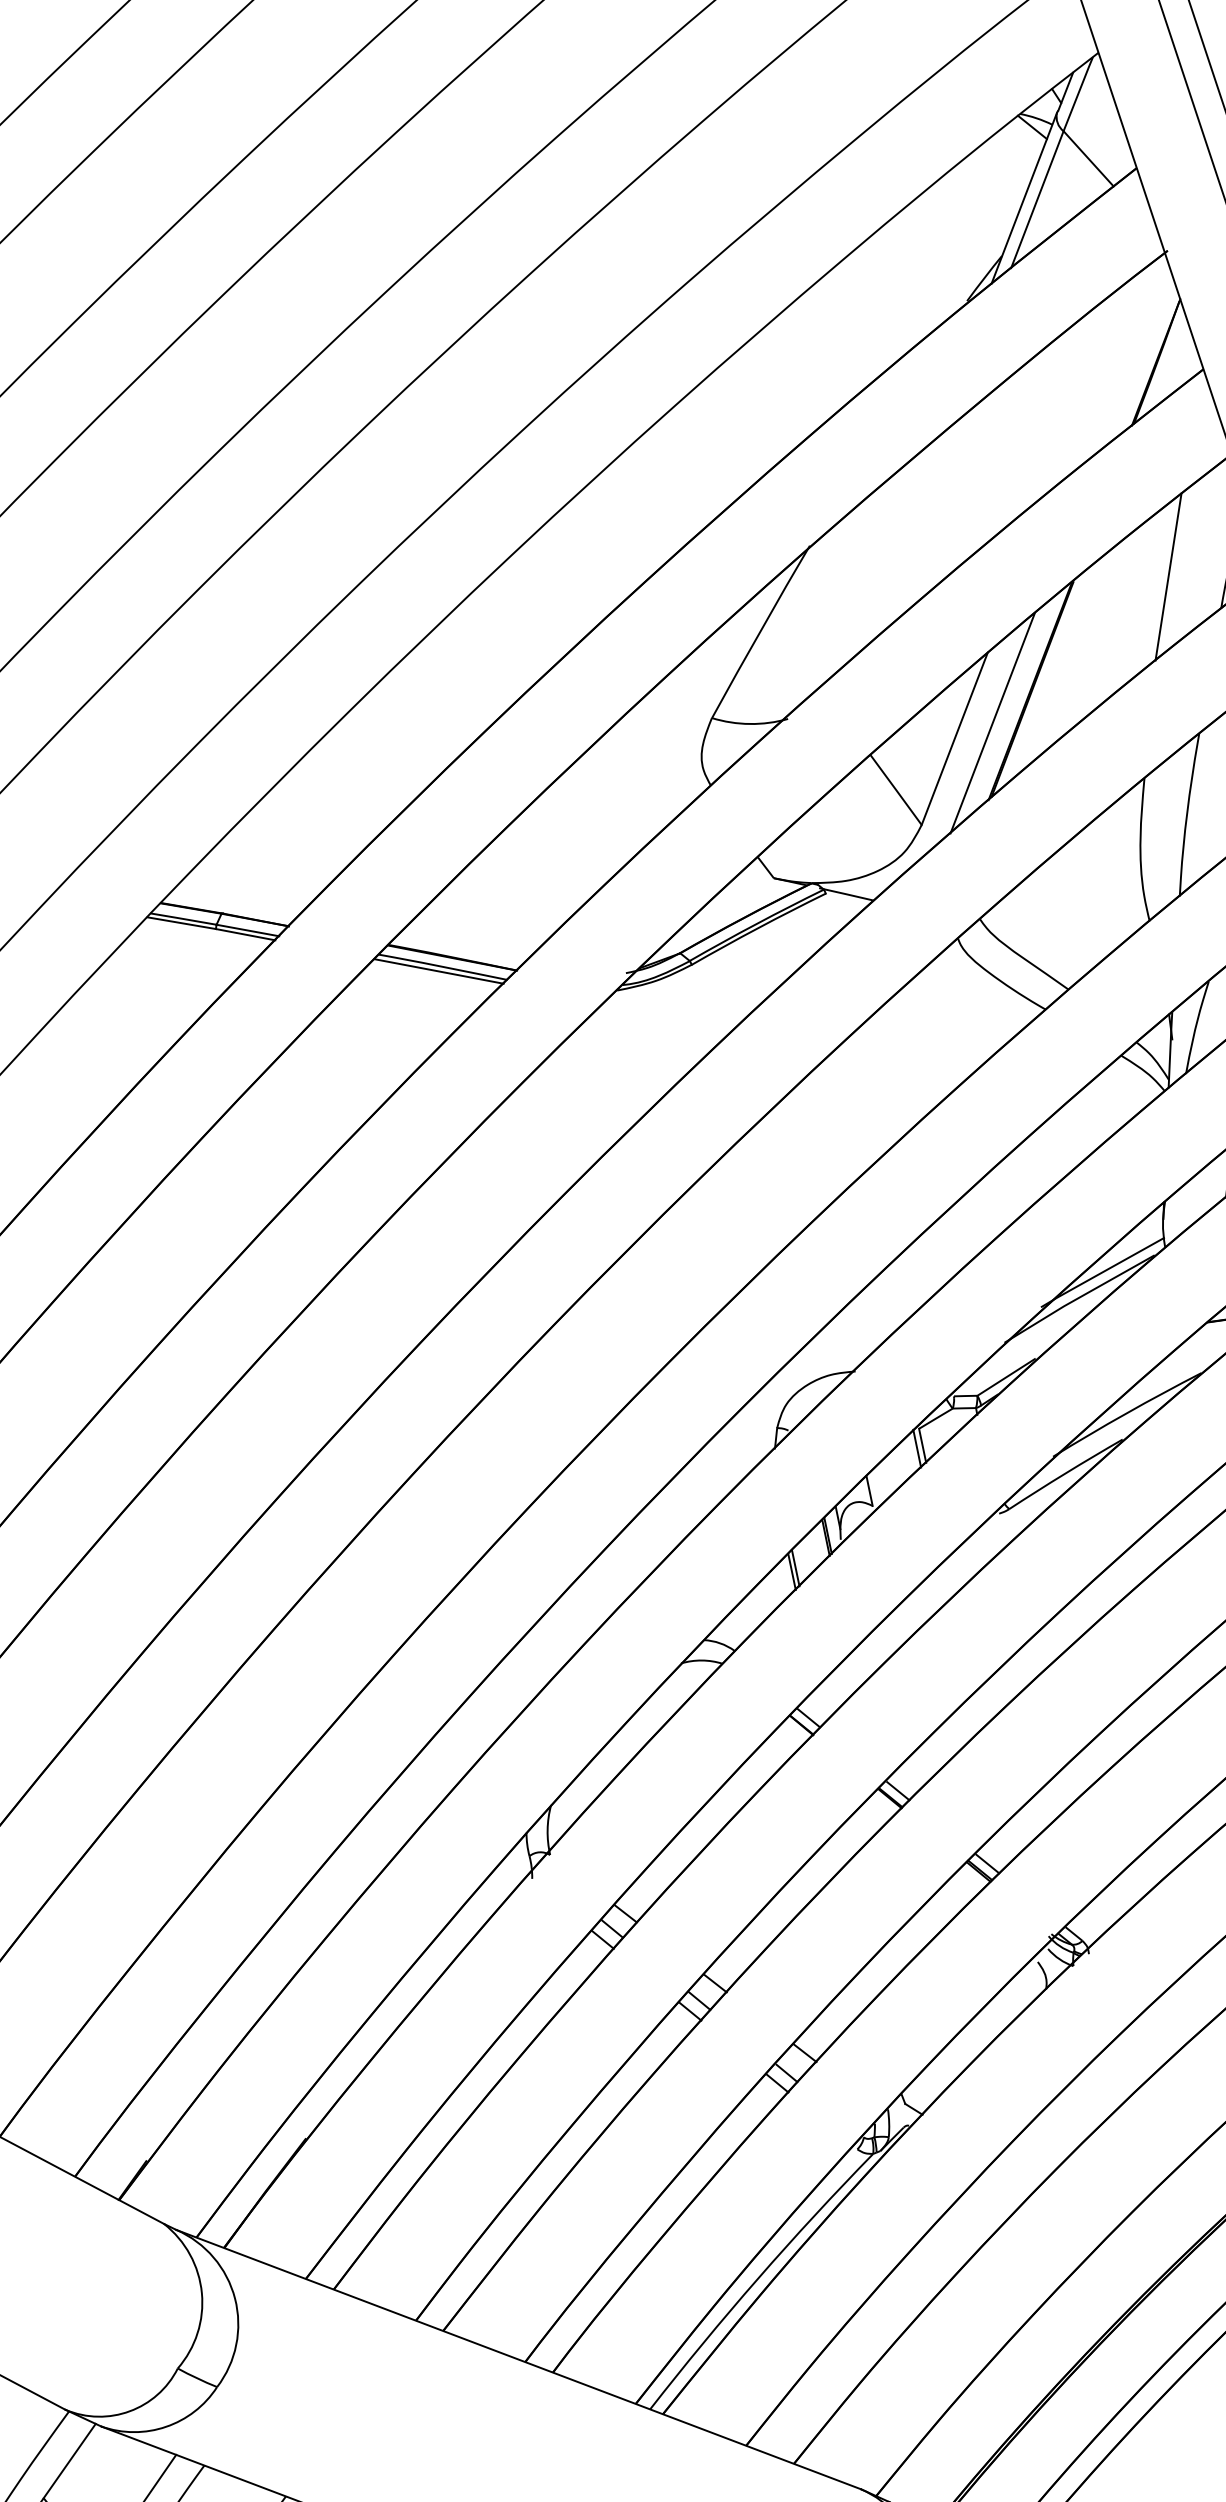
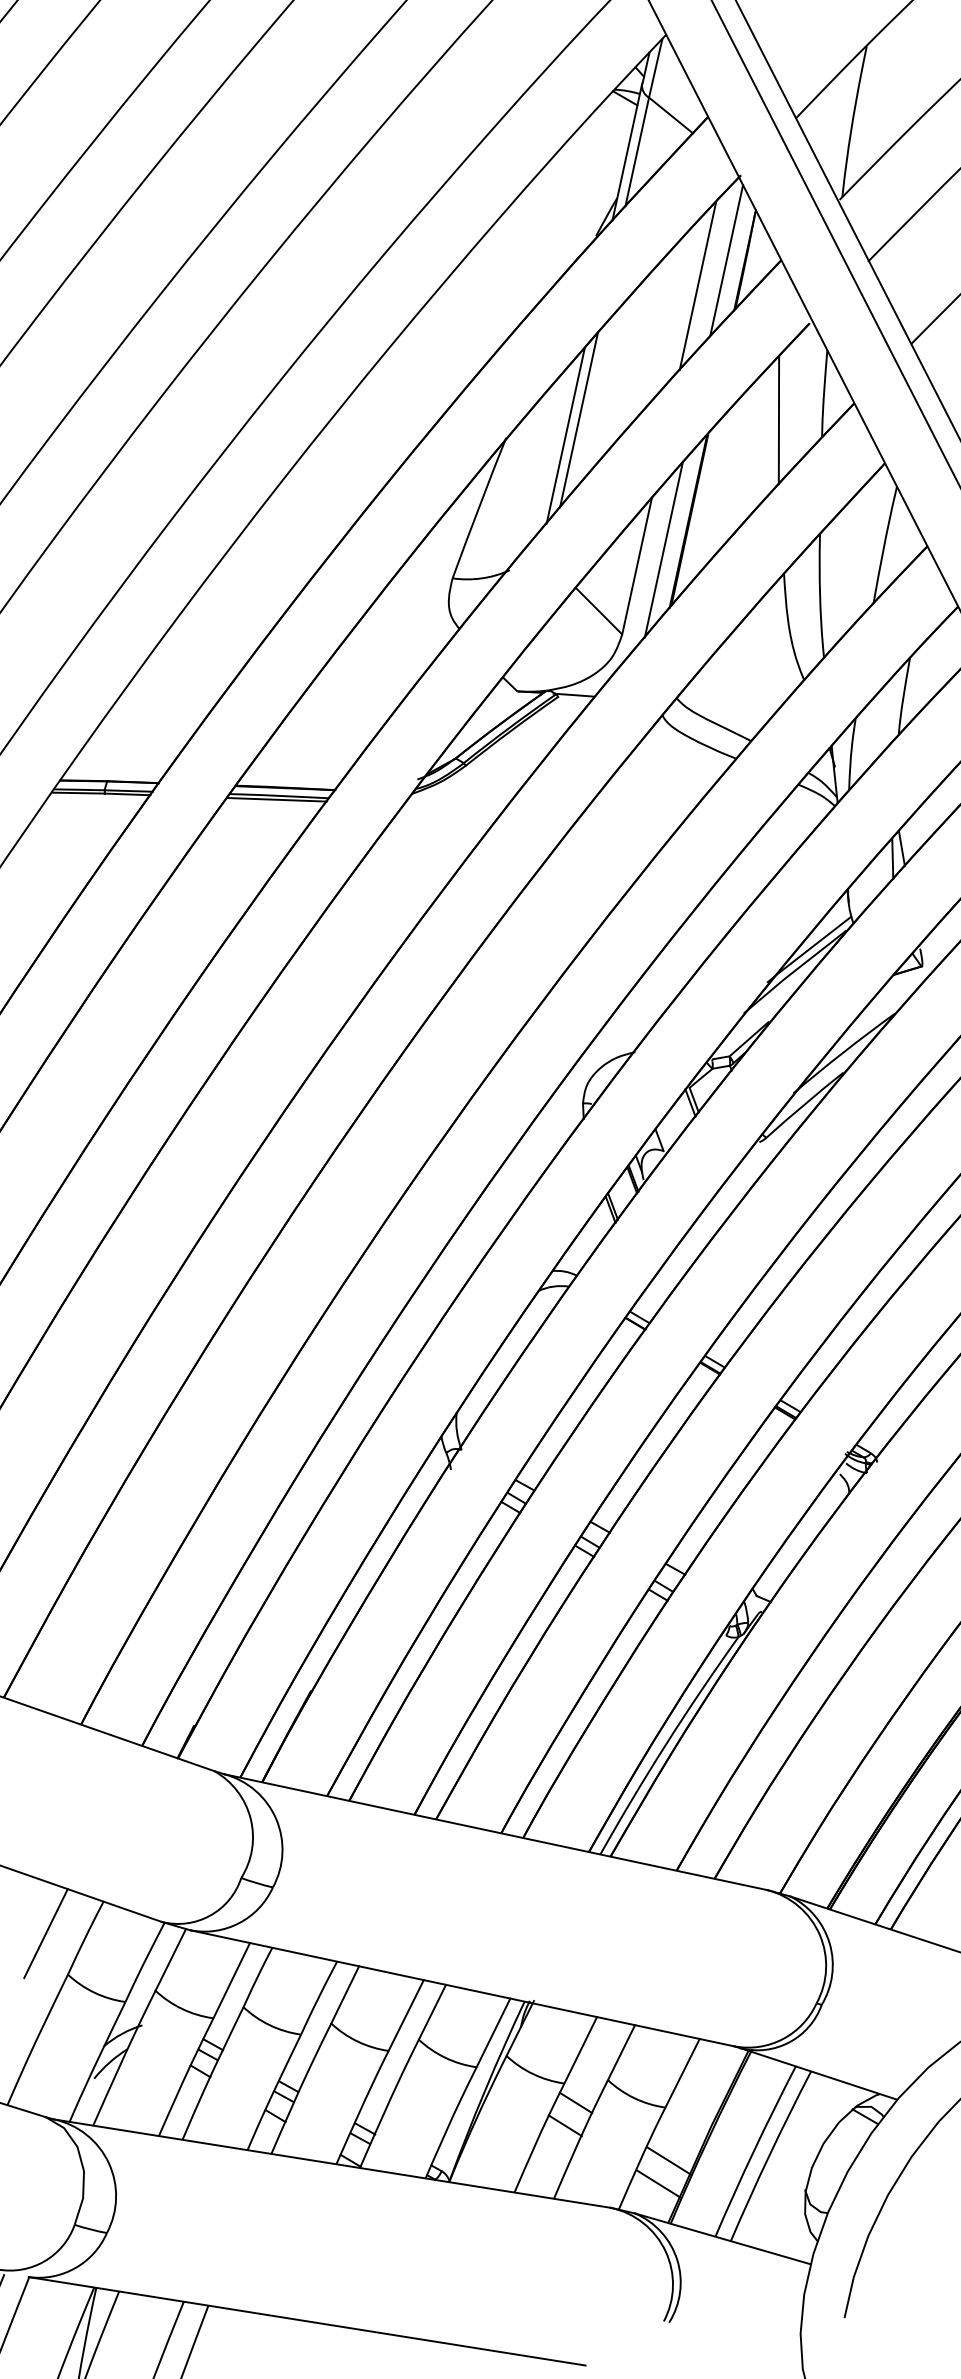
line: (1132, 358) -> (726, 260), added
line: (1089, 385) -> (697, 285), added
line: (907, 536) -> (578, 419), added
line: (887, 554) -> (565, 435), added

